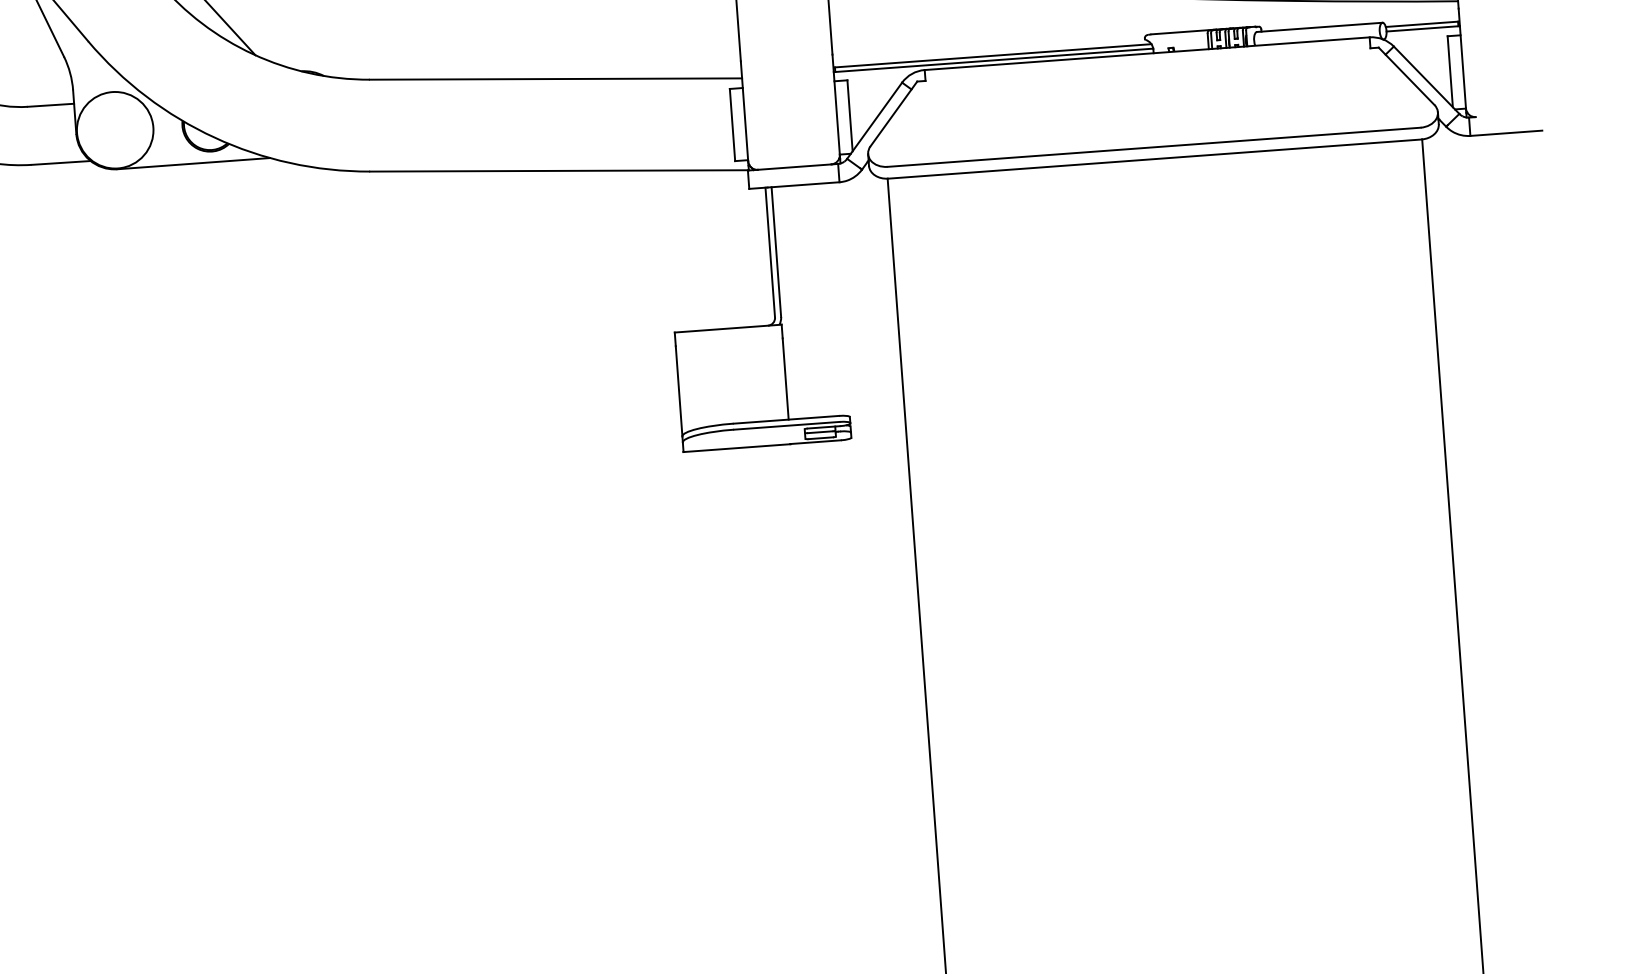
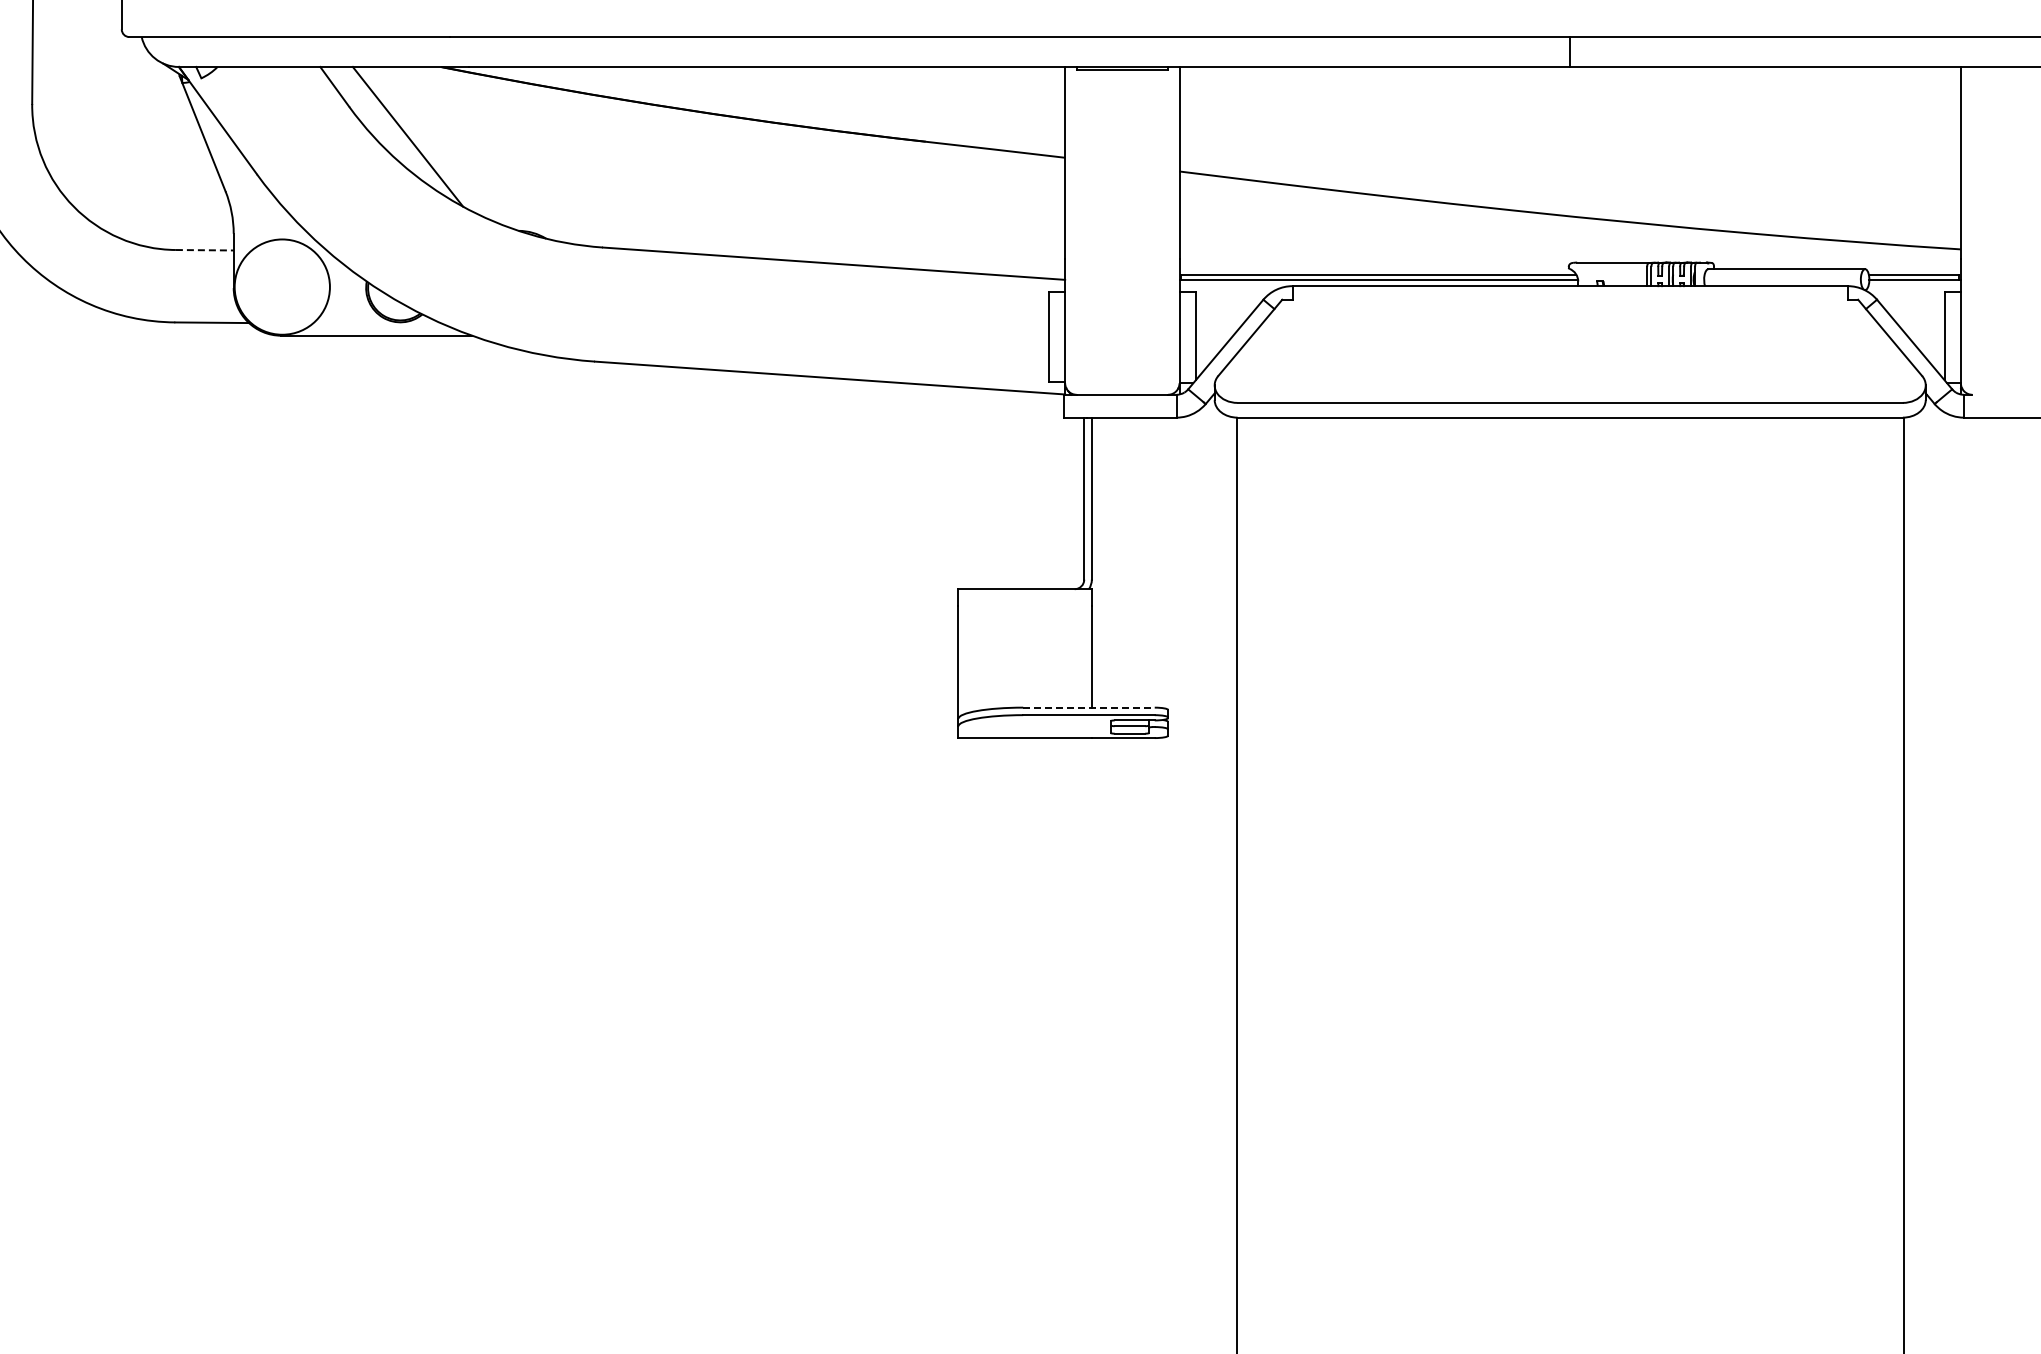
line: (50, 105) -> (204, 250), solid -> dashed
line: (785, 419) -> (1088, 707), solid -> dashed

